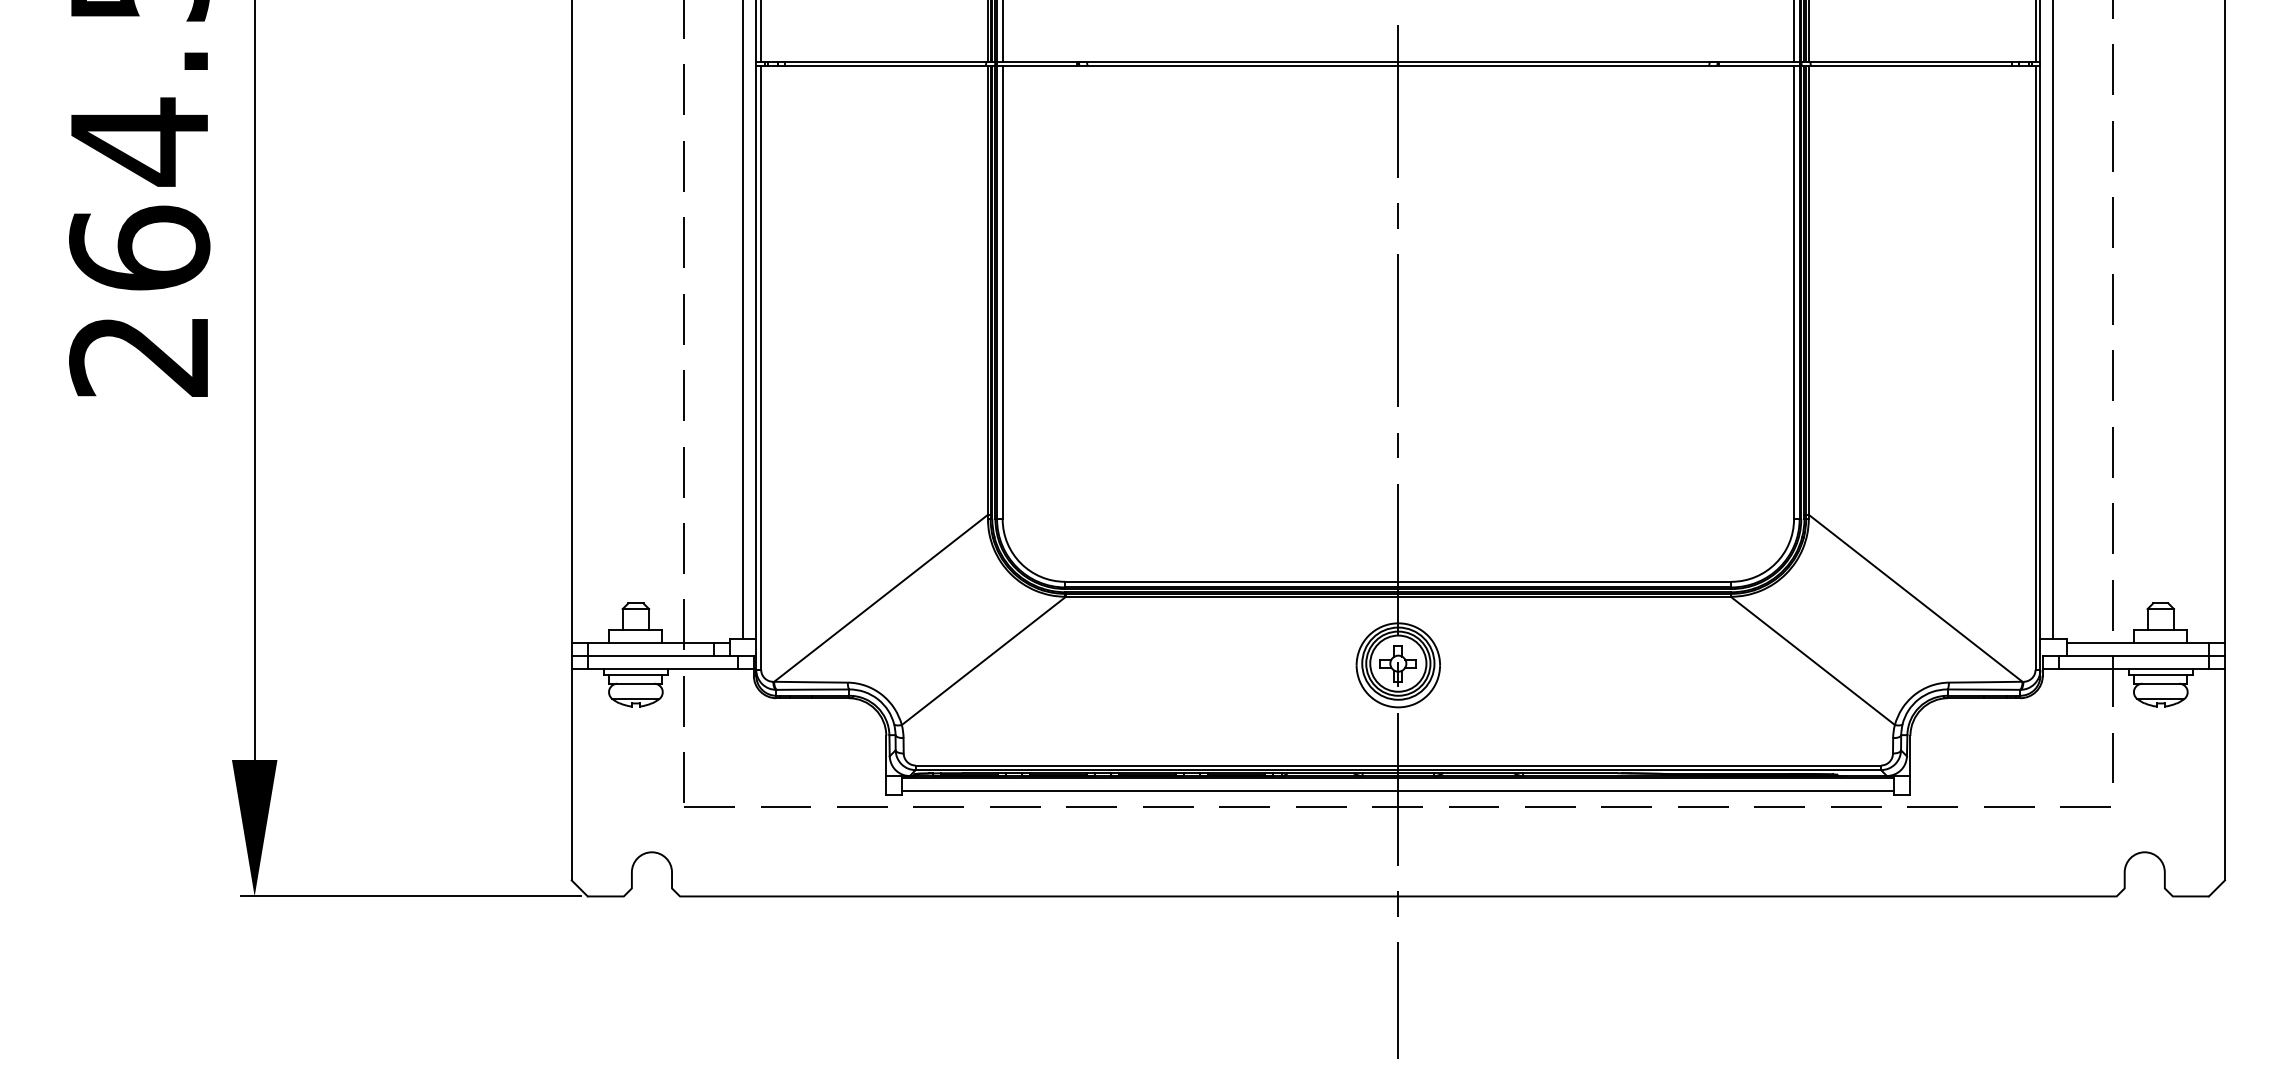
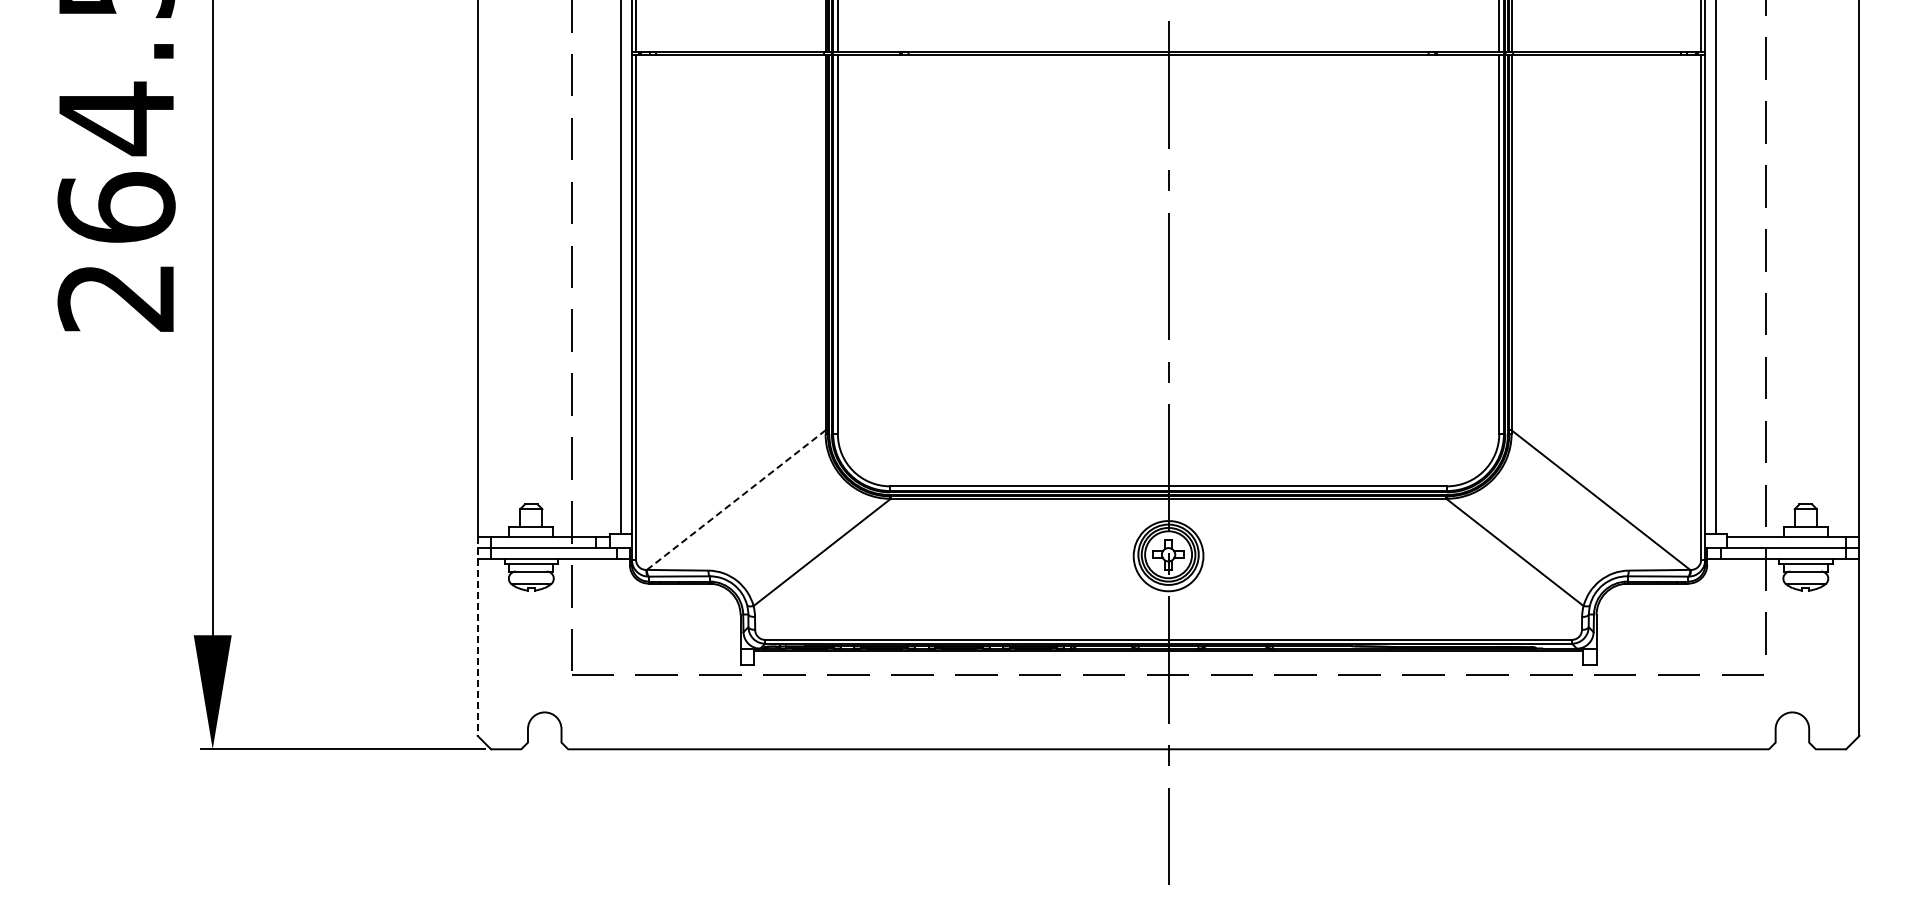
line: (881, 597) -> (736, 499), solid -> dashed
line: (571, 762) -> (477, 637), solid -> dashed
line: (1398, 791) -> (1168, 661), removed

